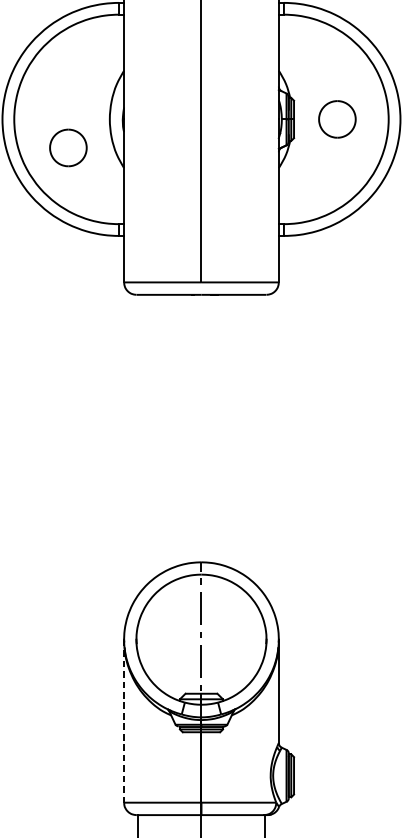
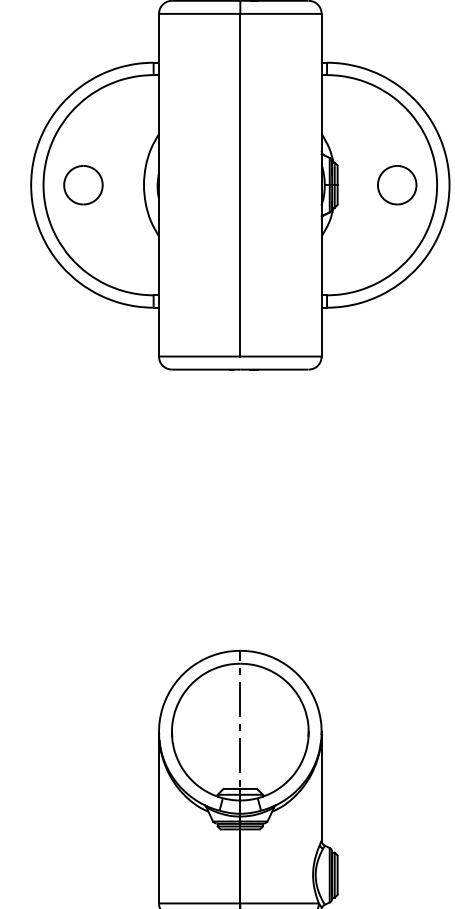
part: (337, 119) -> (397, 185), moved
part: (68, 148) -> (83, 185), moved
line: (124, 720) -> (159, 817), dashed -> solid

